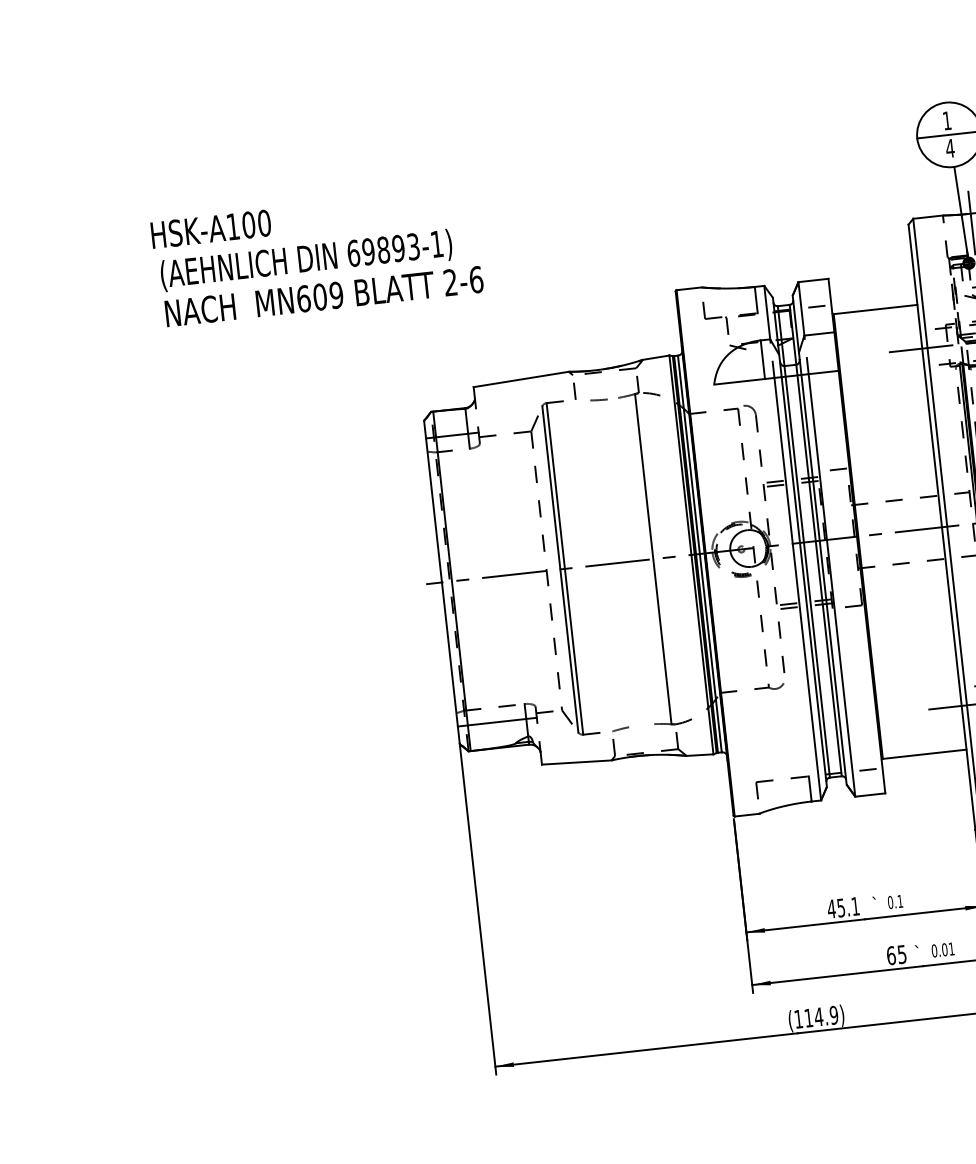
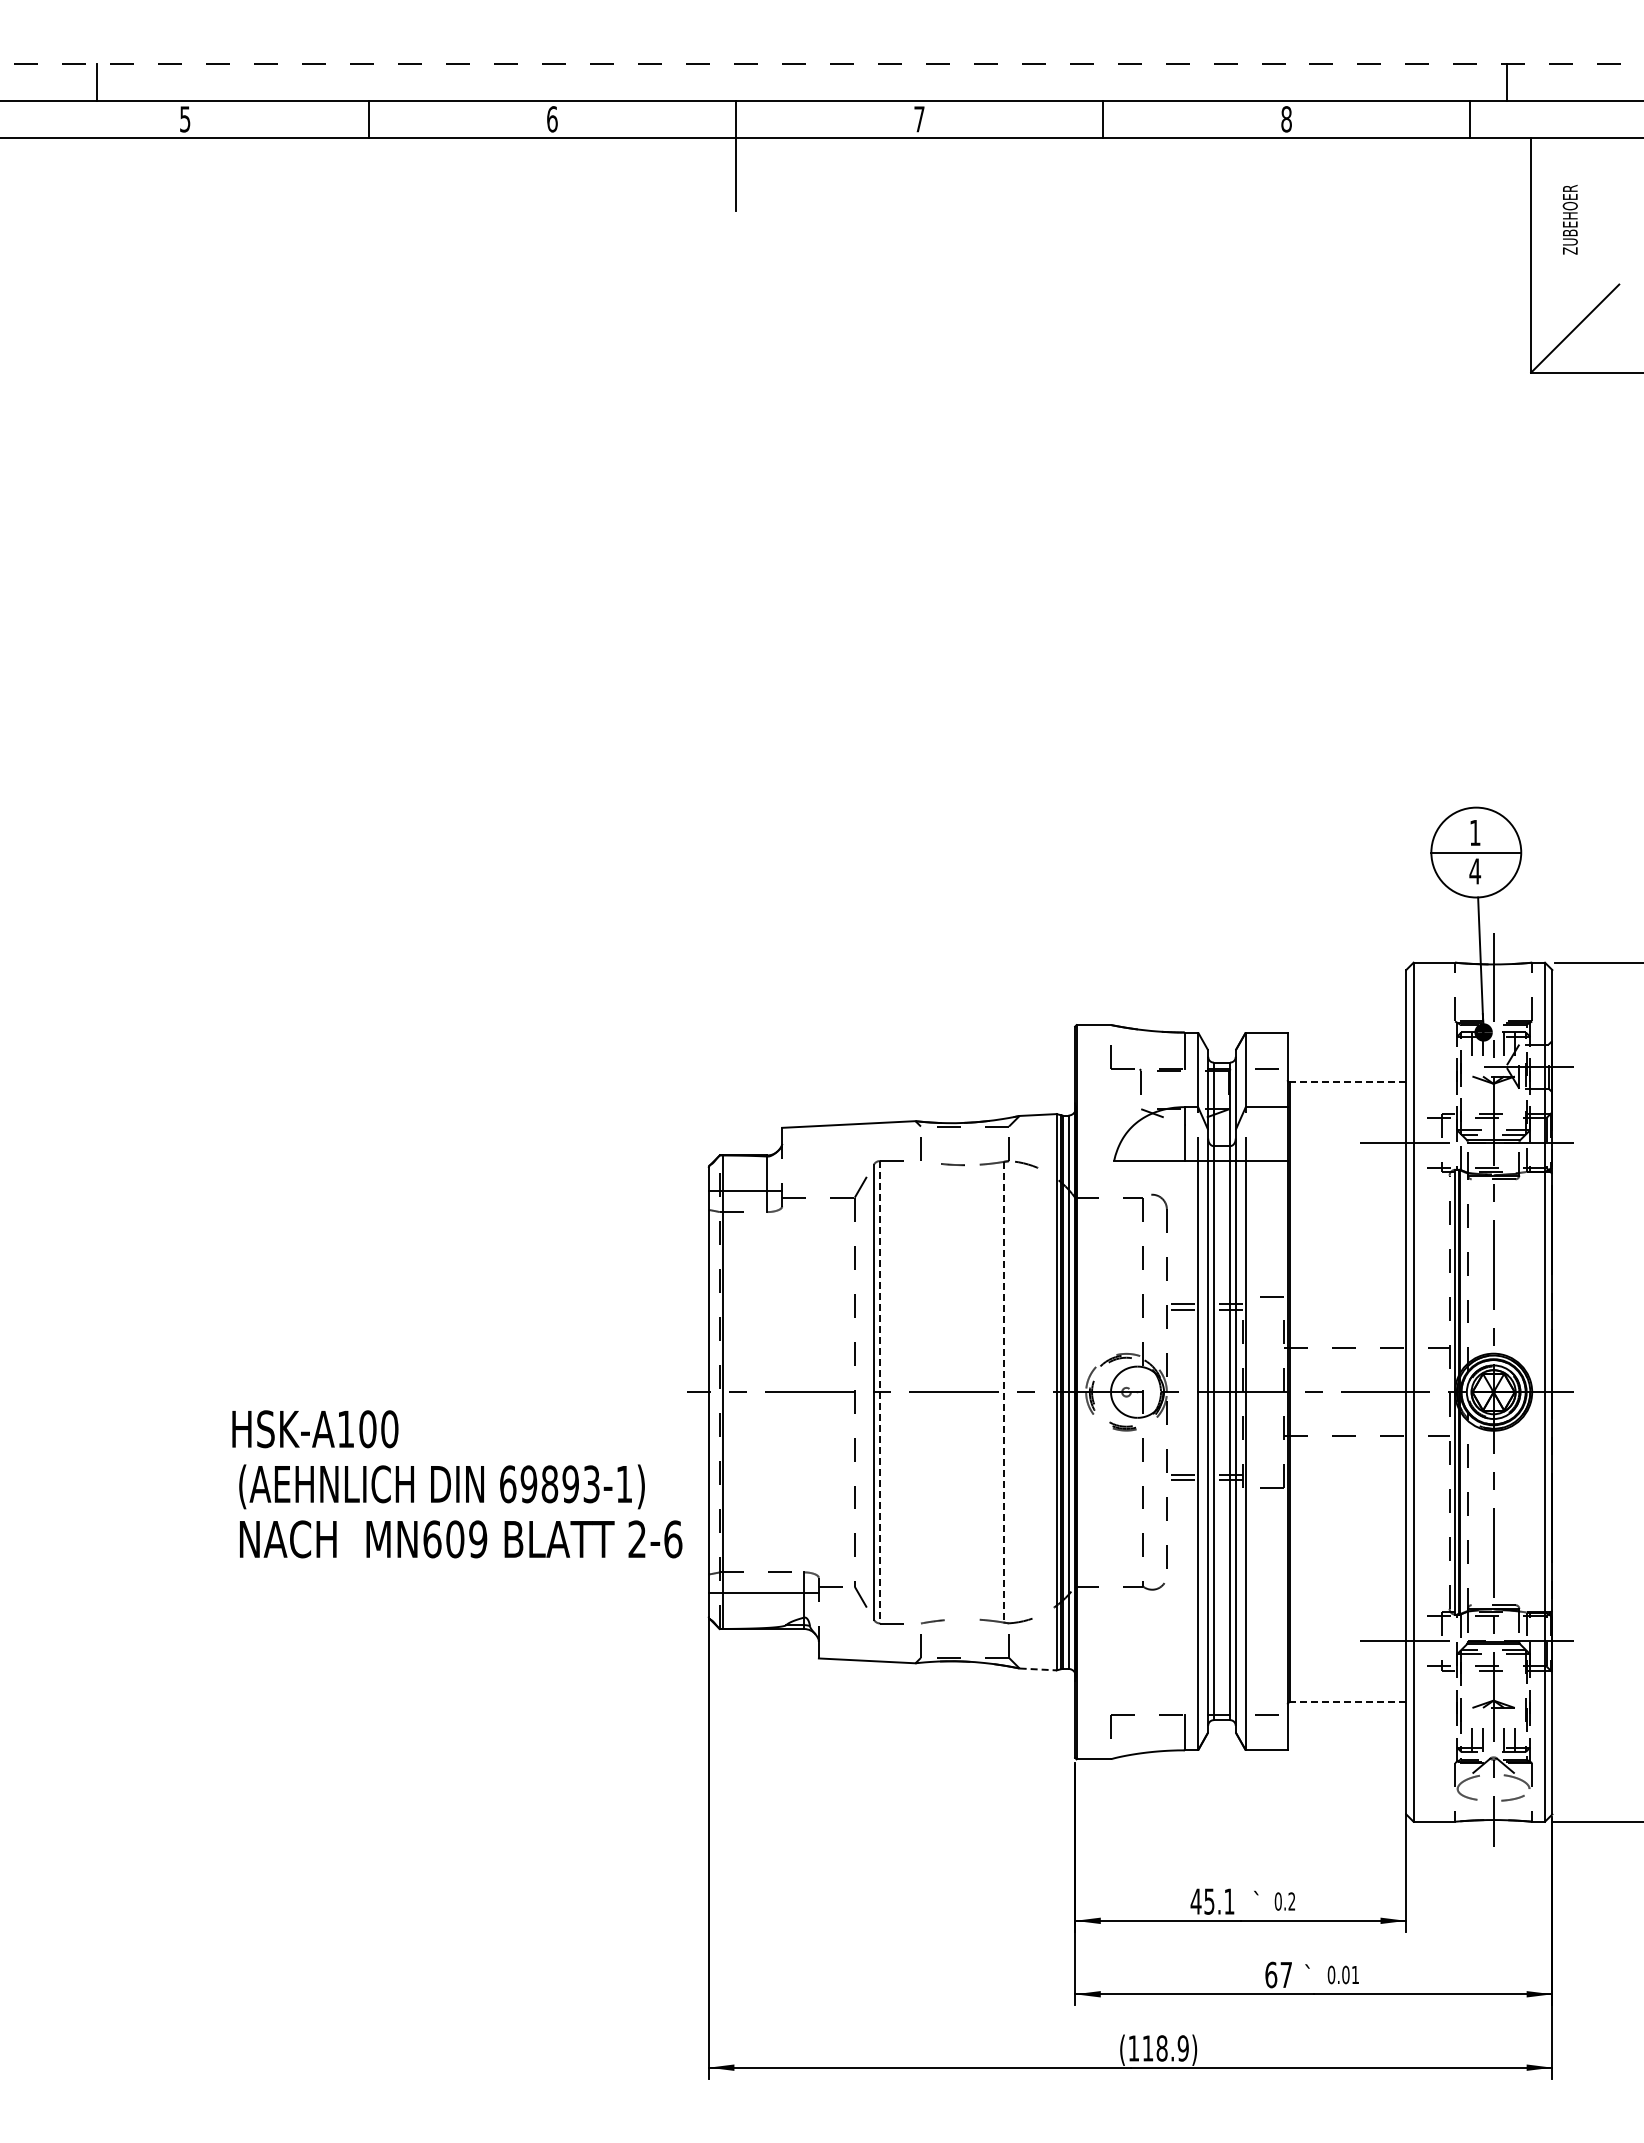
text: (317, 257) -> (457, 1484), moved
line: (875, 309) -> (1347, 1082), solid -> dashed
line: (653, 559) -> (1003, 1392), solid -> dashed
line: (565, 569) -> (880, 1392), solid -> dashed
line: (924, 754) -> (1347, 1702), solid -> dashed
line: (700, 755) -> (1038, 1669), solid -> dashed
text: (900, 901) -> (1291, 1901), 0.1 -> 0.2
text: (901, 954) -> (1285, 1975), 65 -> 67
text: (818, 1017) -> (1161, 2048), (114.9) -> (118.9)

